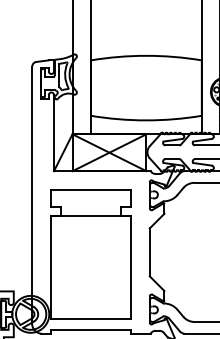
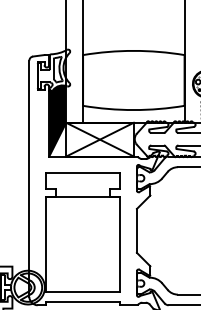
fill: (63, 131) -> (57, 120), added

